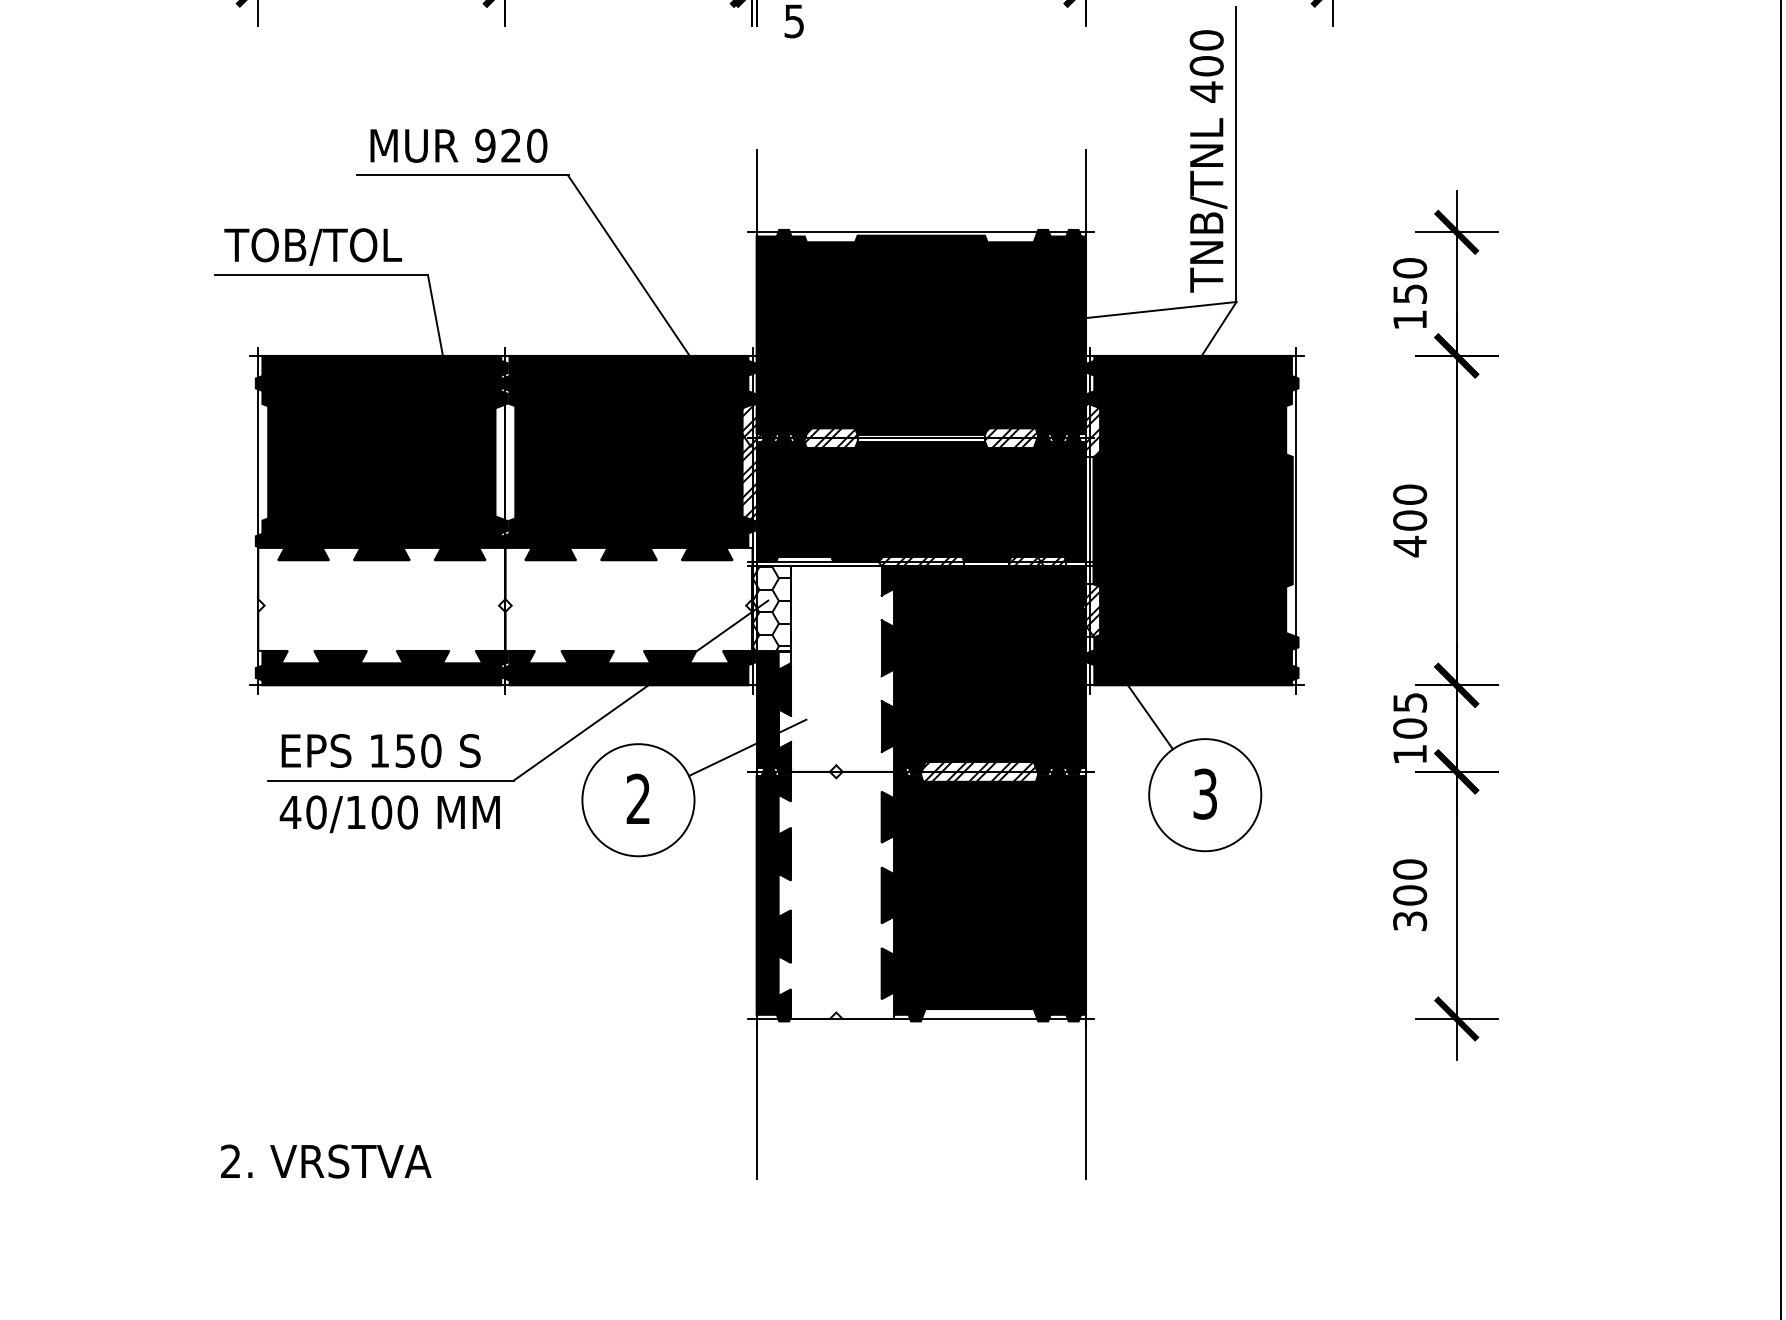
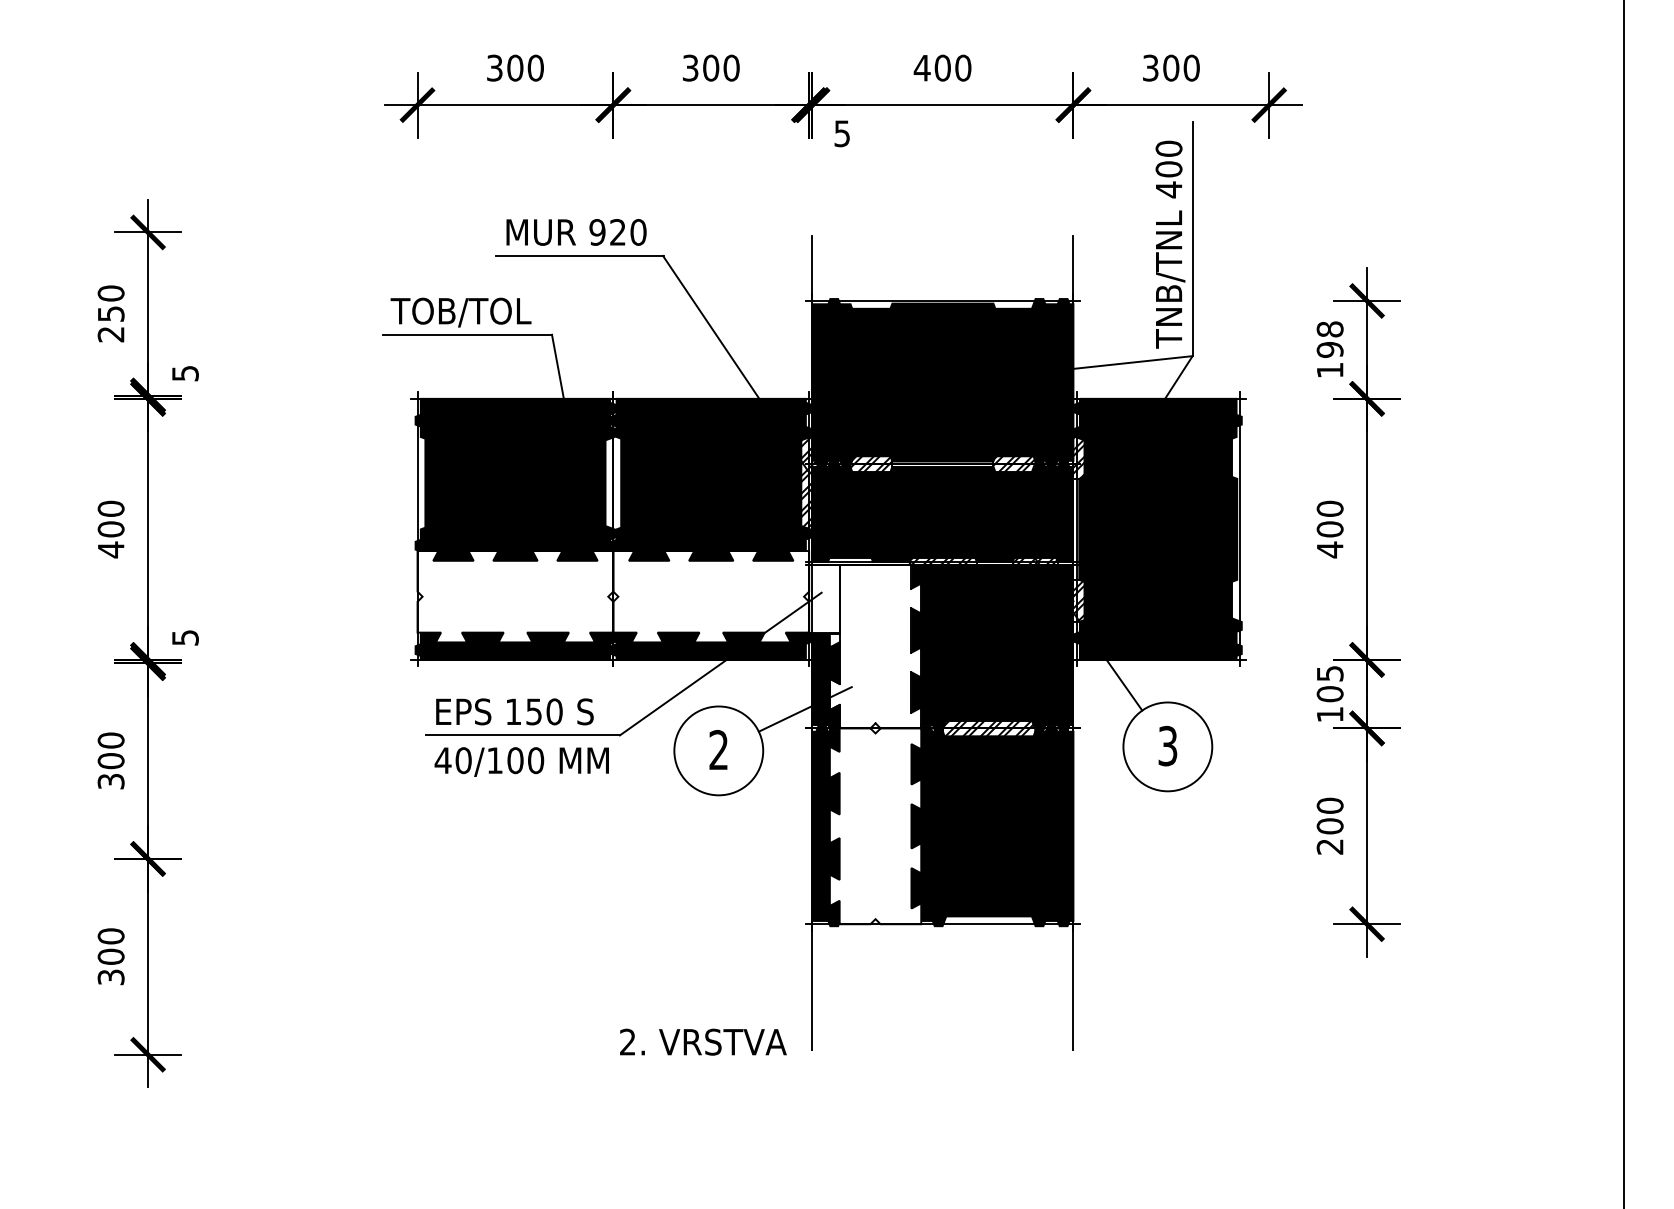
text: (1409, 280) -> (1329, 339), 150 -> 198
hatch: (771, 607) -> (824, 598), removed
text: (1410, 920) -> (1330, 846), 300 -> 200
text: (326, 1160) -> (703, 1041), moved

